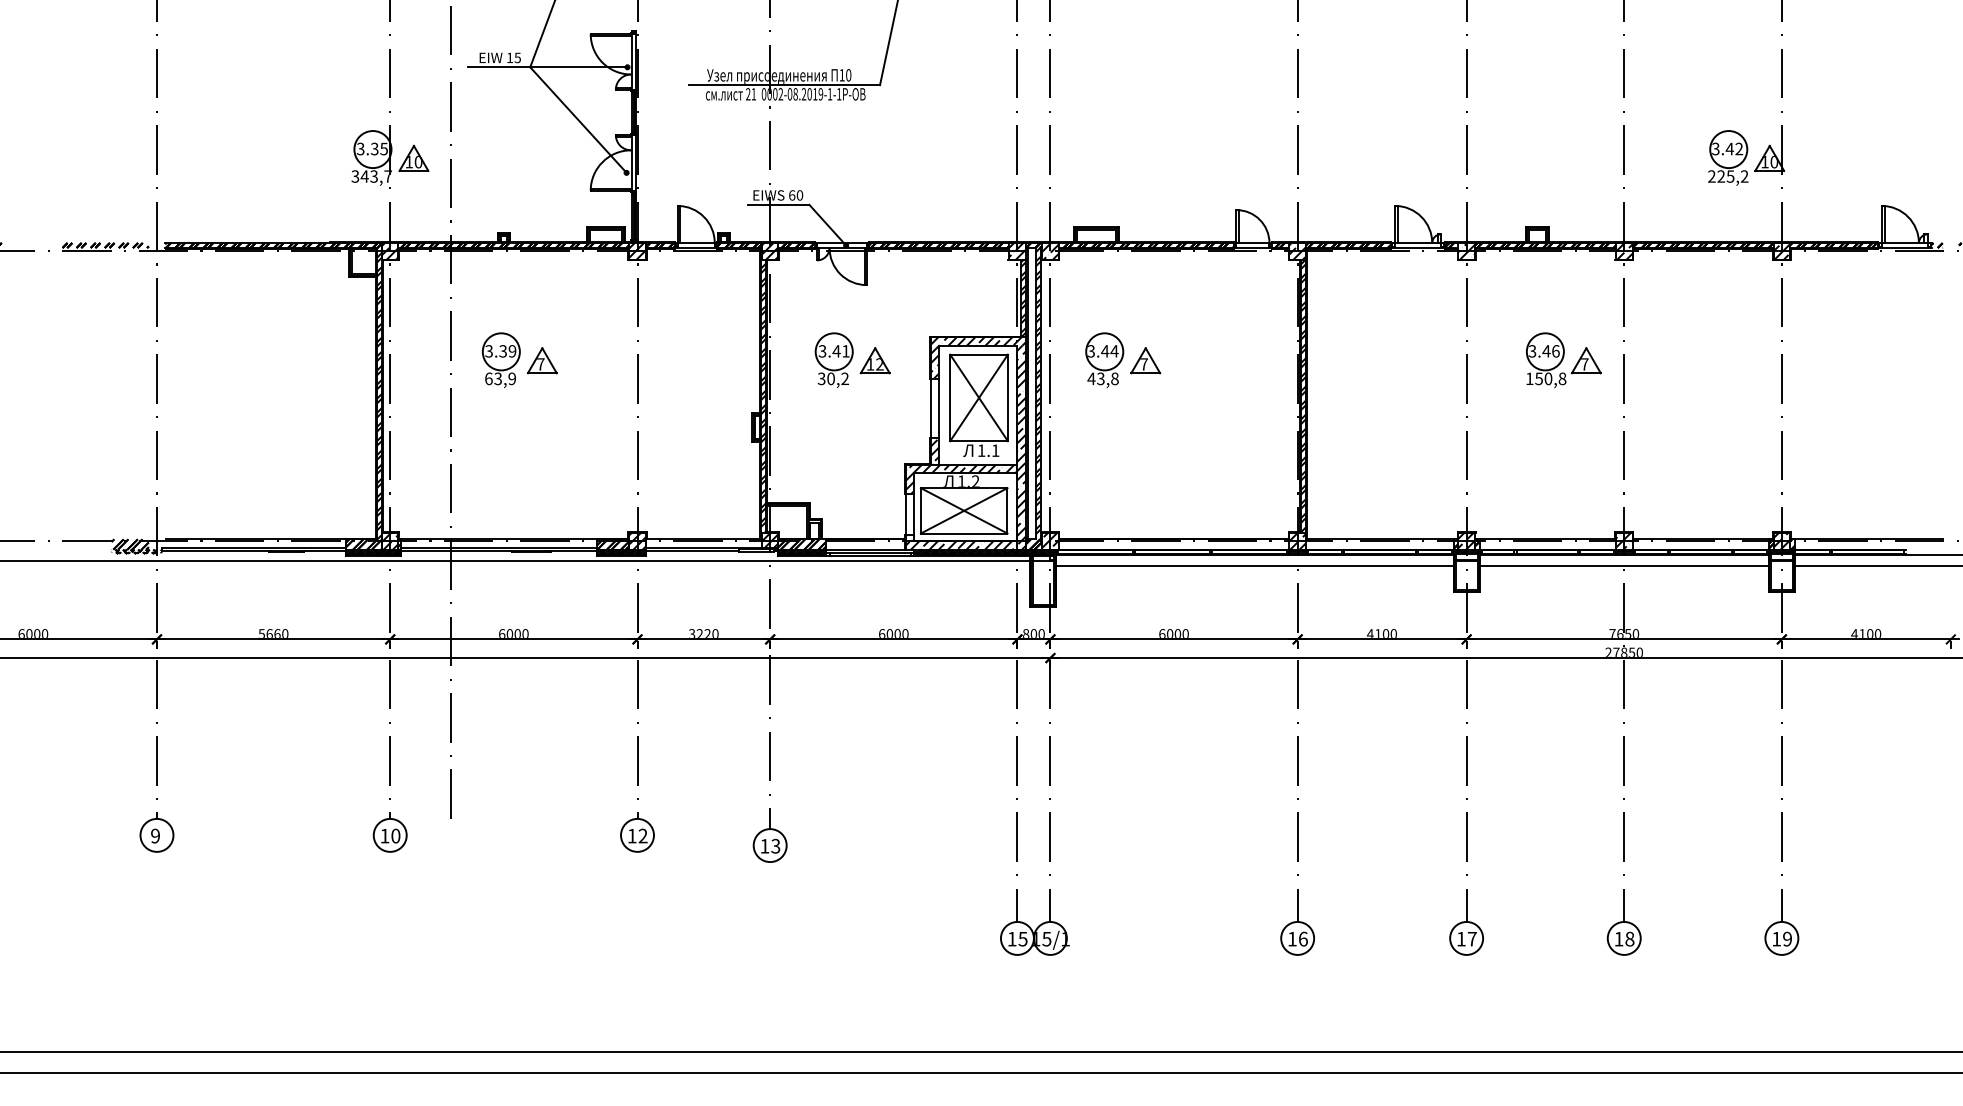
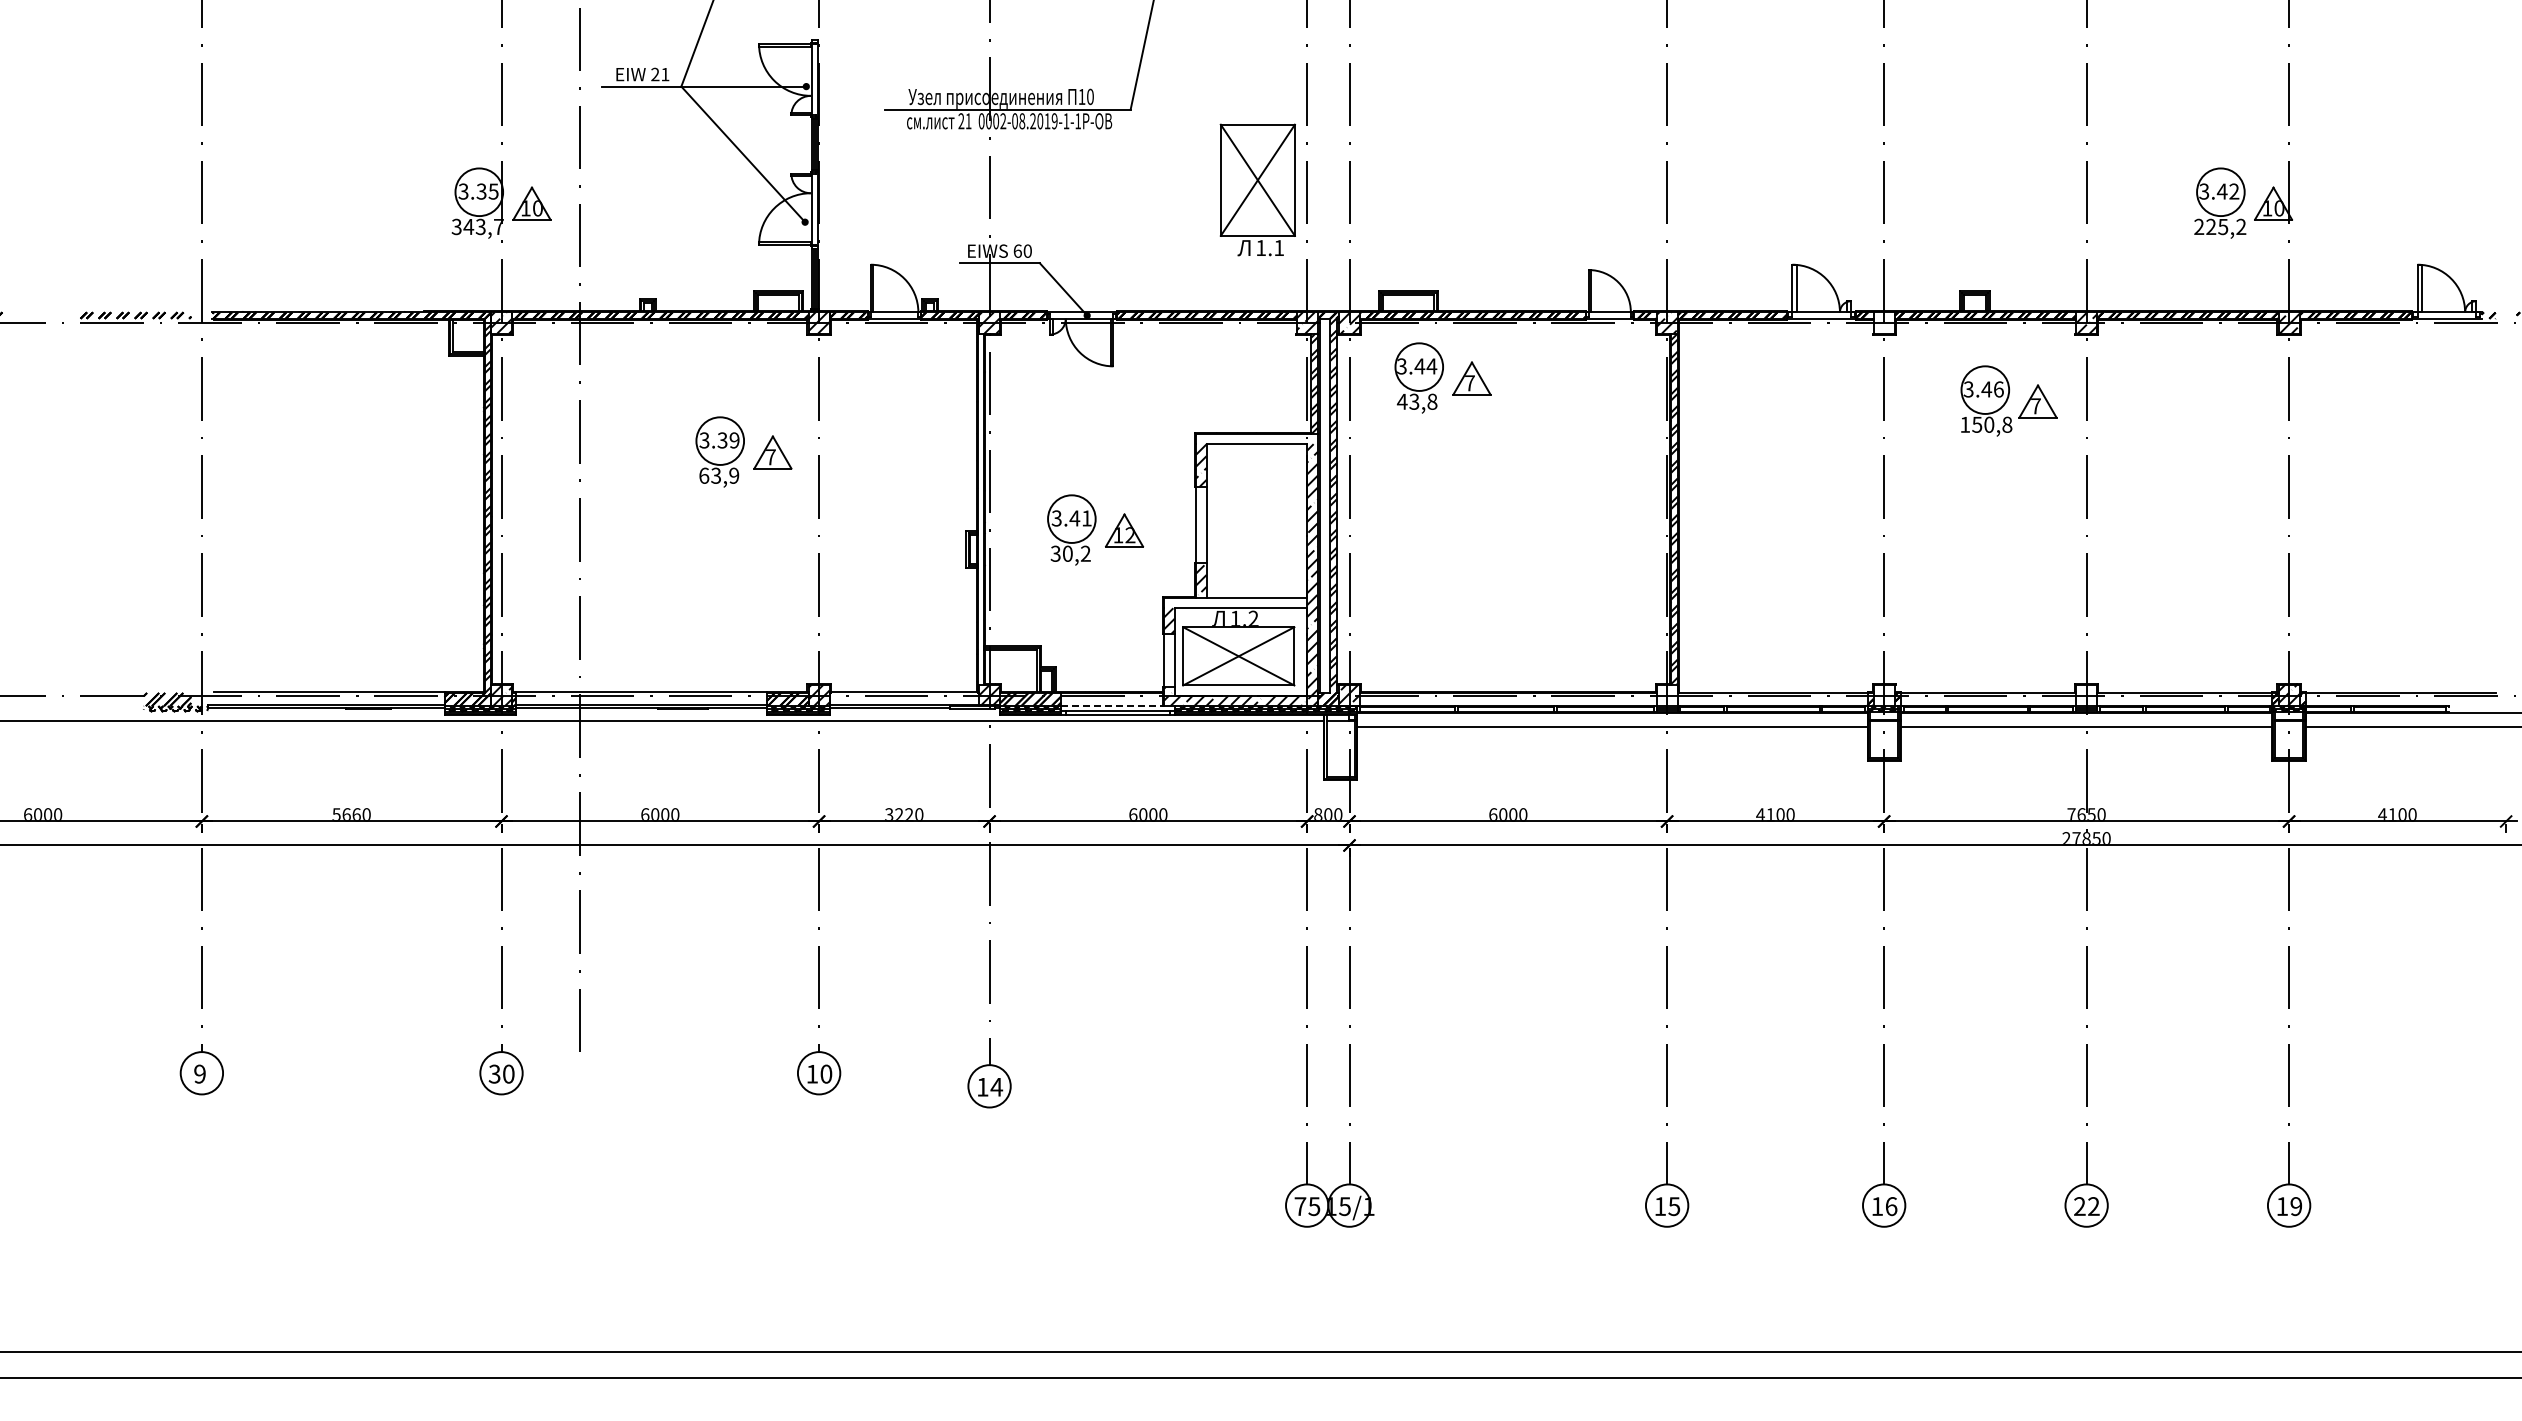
text: (514, 57) -> (660, 74), 15 -> 21
hatch: (1466, 250) -> (1883, 322), removed
hatch: (977, 341) -> (1256, 438), removed
part: (519, 359) -> (743, 451), moved
part: (852, 359) -> (1095, 529), moved
part: (1122, 359) -> (1442, 377), moved
part: (1563, 359) -> (2008, 400), moved
hatch: (763, 394) -> (980, 507), removed
part: (978, 405) -> (1257, 189), moved
hatch: (962, 468) -> (1236, 602), removed
hatch: (1297, 541) -> (1666, 695), removed
hatch: (1466, 541) -> (1883, 695), removed
hatch: (1624, 541) -> (2086, 695), removed
line: (865, 549) -> (1112, 706), solid -> dashed
text: (384, 835) -> (494, 1073), 10 -> 30
text: (643, 835) -> (826, 1073), 12 -> 10
text: (775, 845) -> (996, 1086), 13 -> 14
text: (1012, 939) -> (1300, 1206), 15 -> 75
text: (1303, 939) -> (1674, 1206), 16 -> 15
text: (1472, 939) -> (1891, 1206), 17 -> 16
text: (1624, 939) -> (2086, 1206), 18 -> 22

